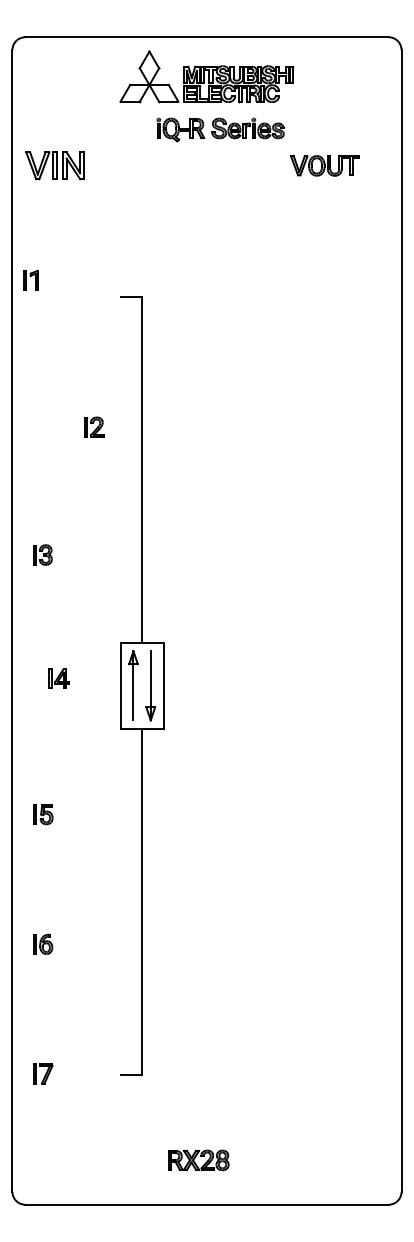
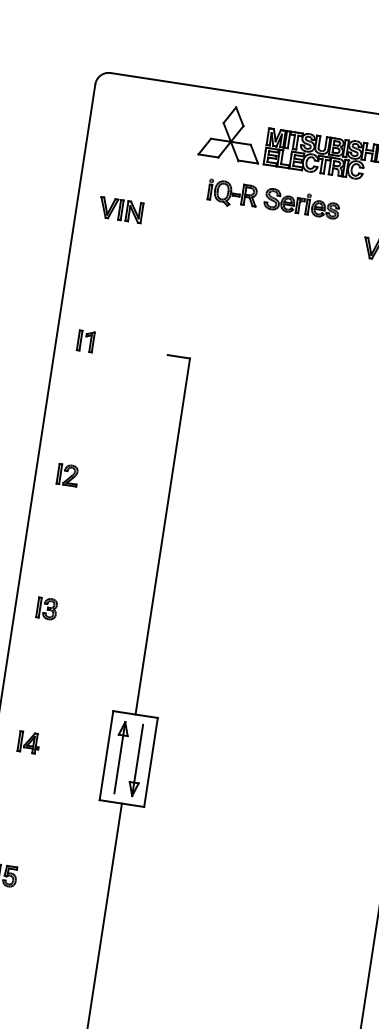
part: (220, 129) -> (273, 200), moved
part: (54, 165) -> (120, 209), size x0.71
part: (30, 280) -> (85, 341), moved
part: (94, 426) -> (68, 474), moved
part: (58, 678) -> (28, 742), moved

